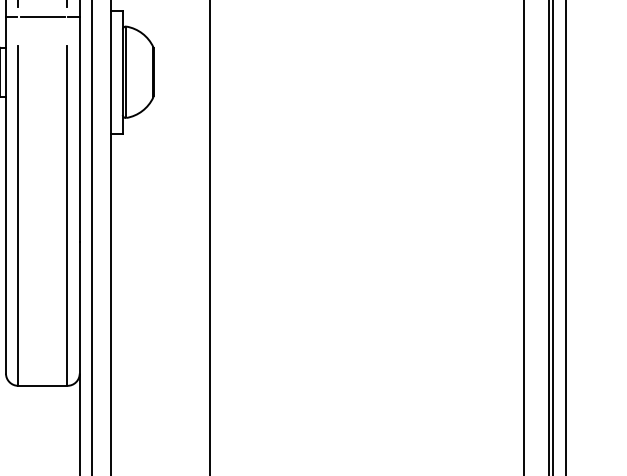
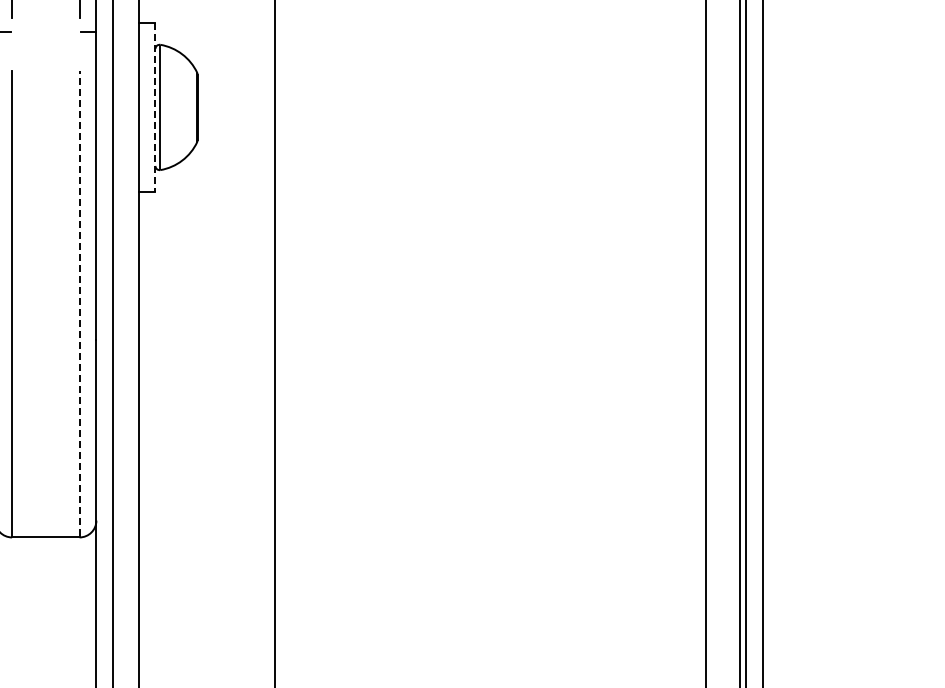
line: (42, 16) -> (45, 31), removed
line: (122, 72) -> (155, 107), solid -> dashed
line: (67, 215) -> (79, 303), solid -> dashed

